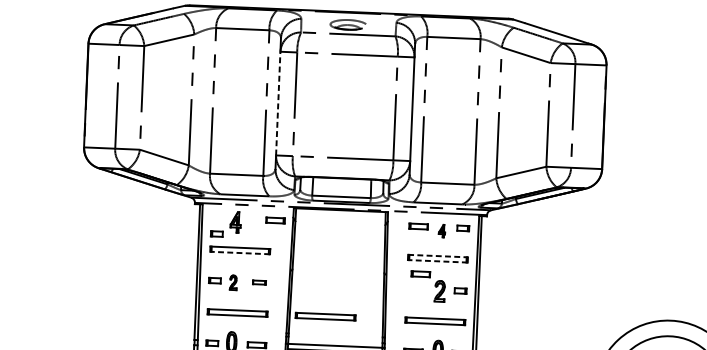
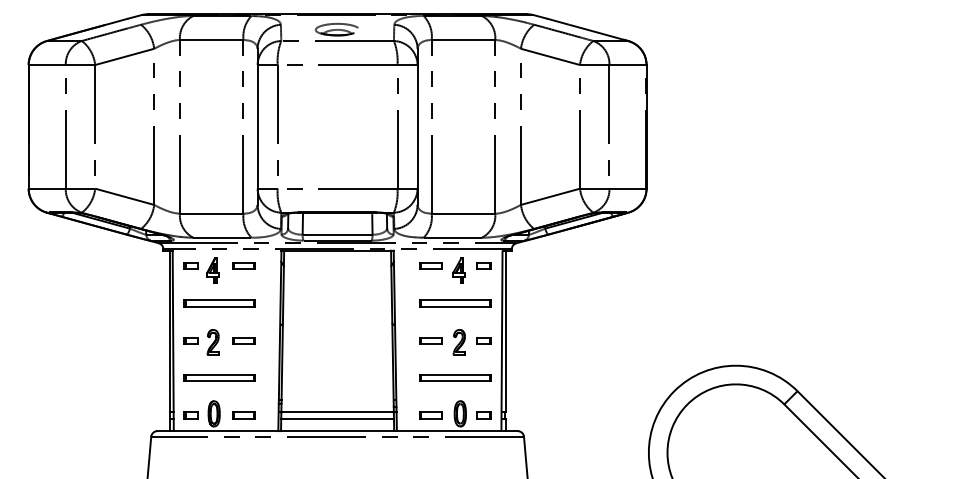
line: (278, 103) -> (257, 126), dashed -> solid
part: (274, 219) -> (243, 265), moved
part: (441, 231) -> (458, 270), size x1.67
part: (216, 233) -> (190, 265), moved
line: (239, 252) -> (219, 306), dashed -> solid
line: (438, 256) -> (455, 300), dashed -> solid
line: (437, 261) -> (455, 306), dashed -> solid
part: (420, 273) -> (430, 340), moved
part: (232, 282) -> (212, 342), size x1.43
part: (258, 282) -> (243, 340), size x1.43
part: (325, 316) -> (324, 377), removed

